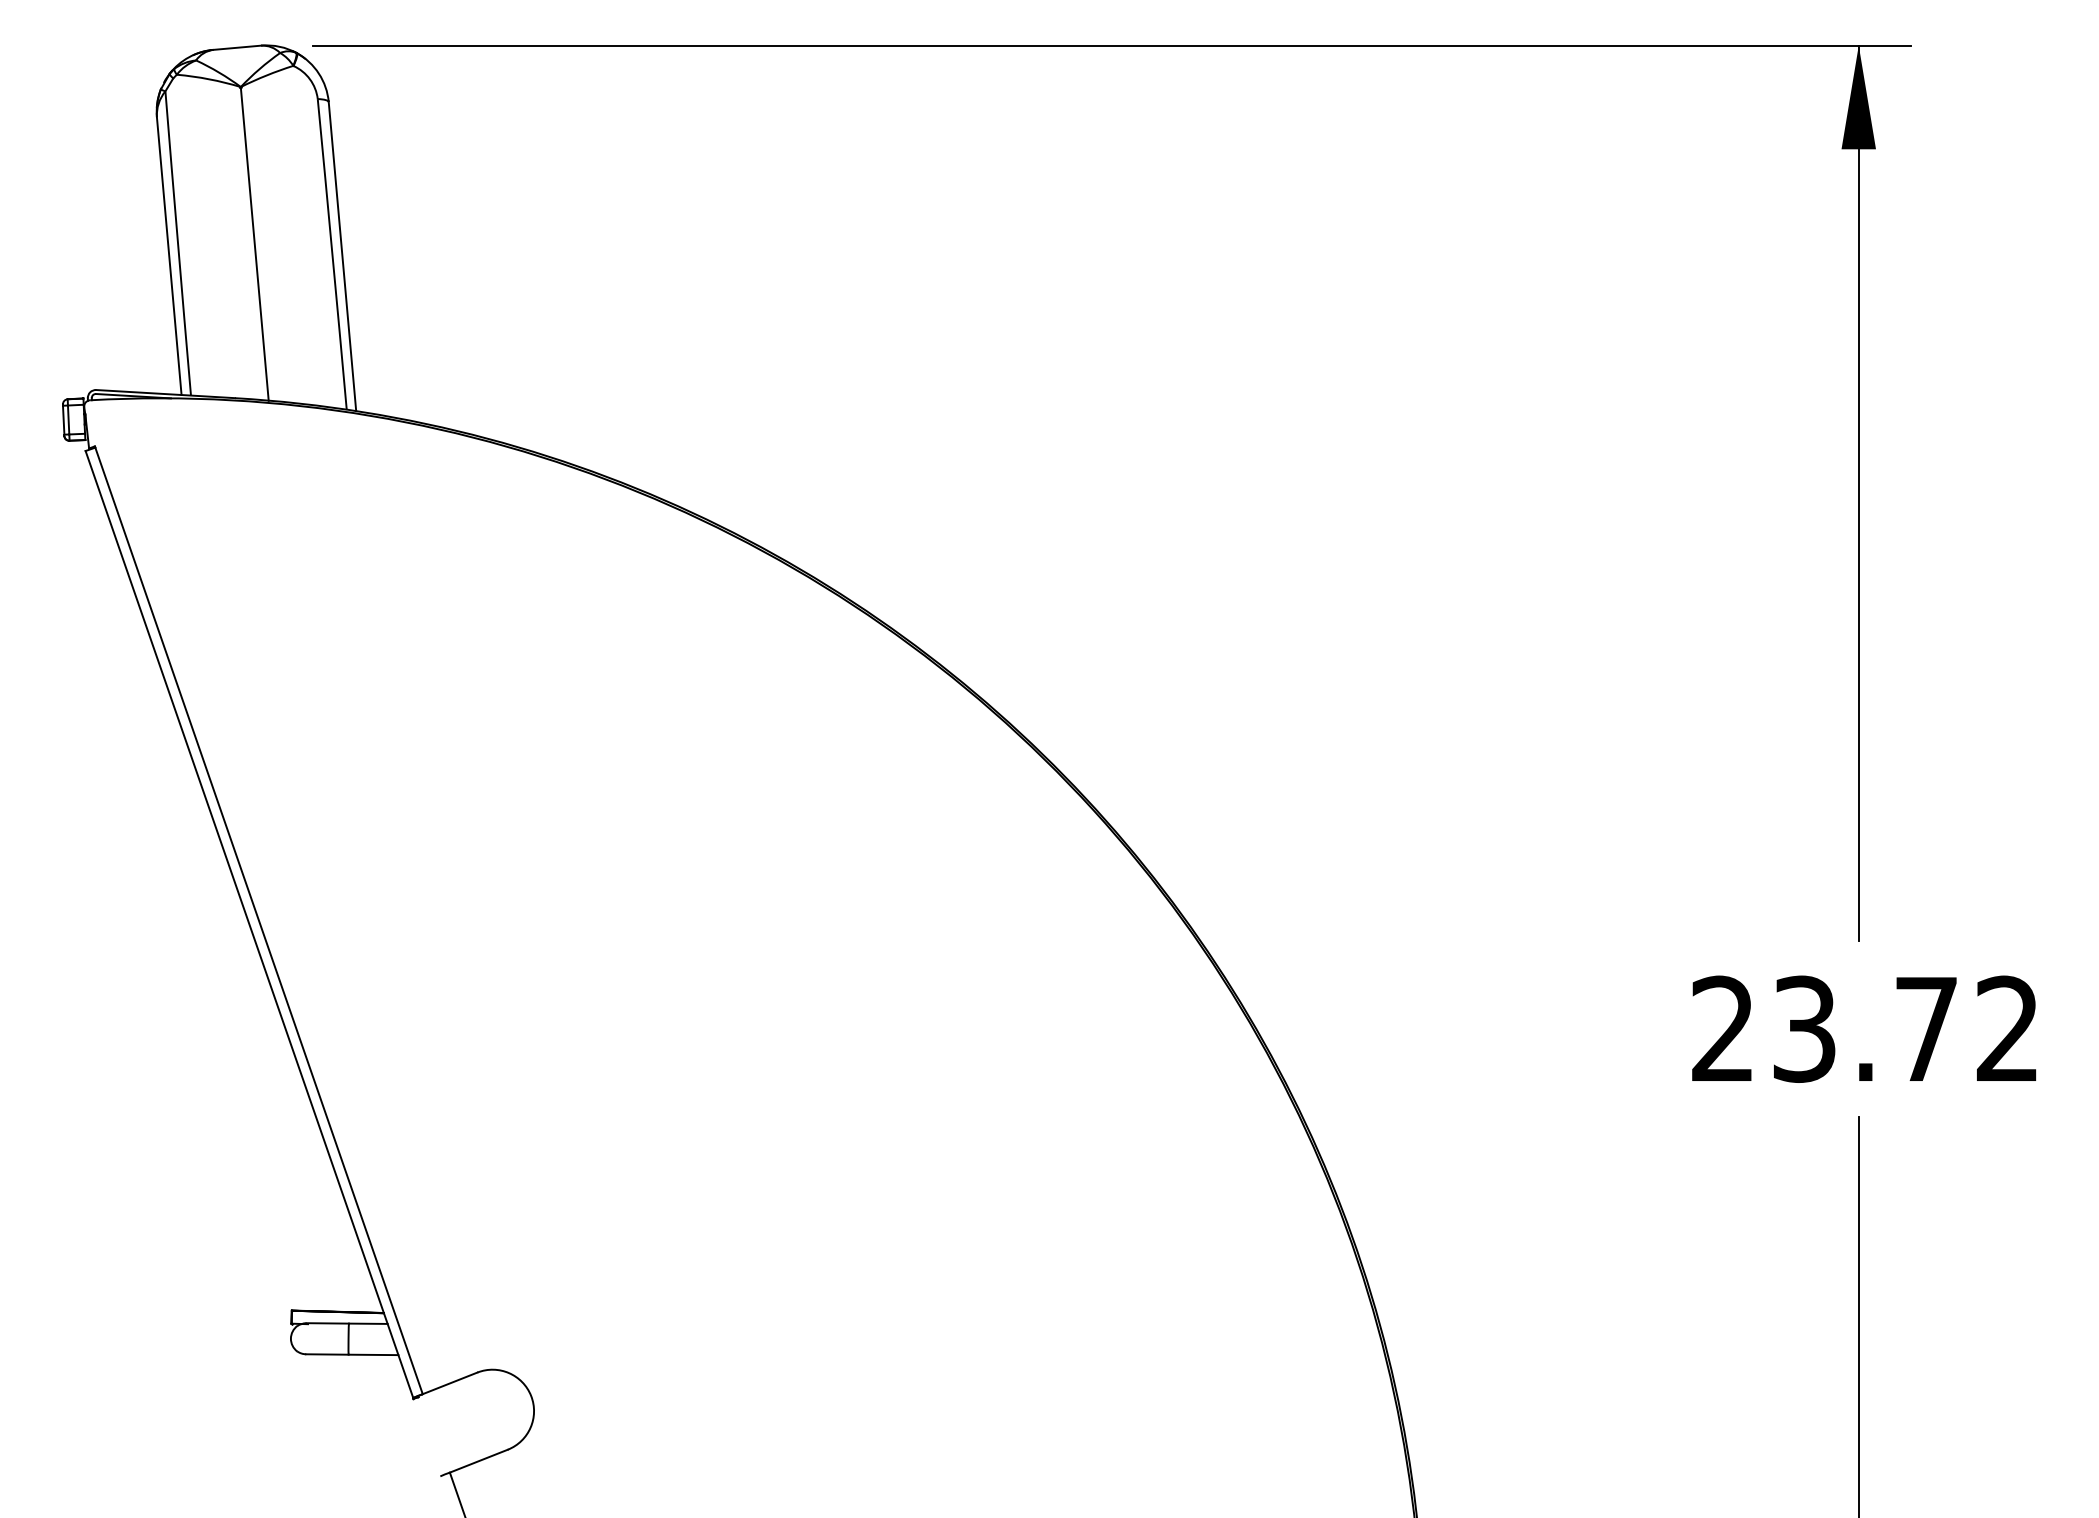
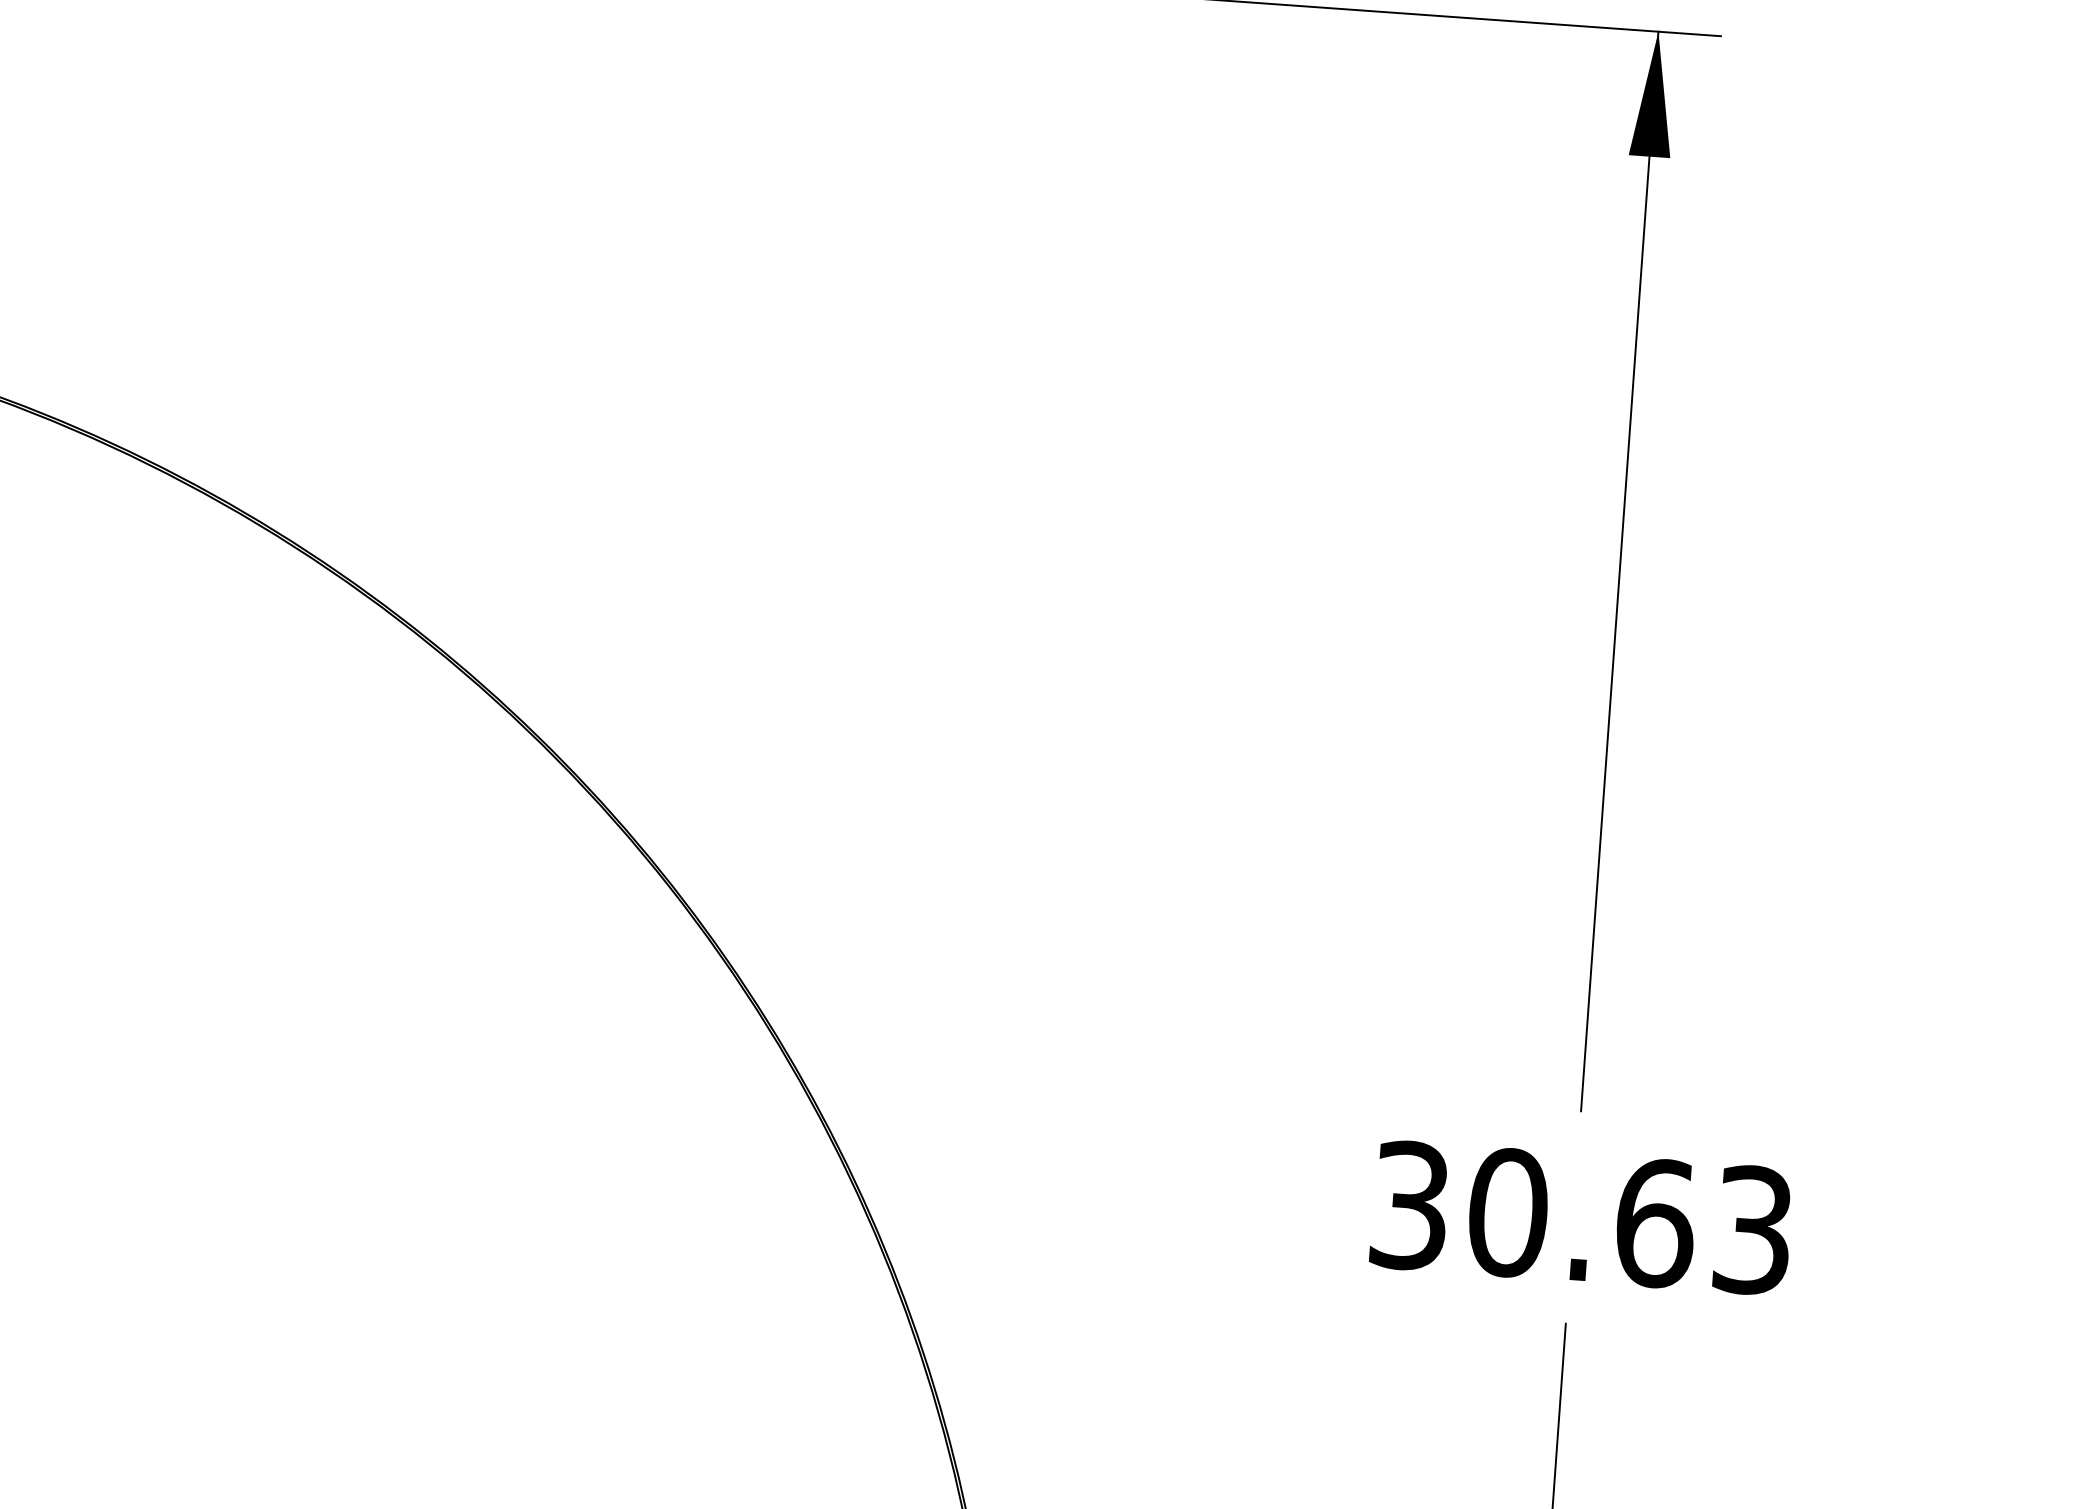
text: (1865, 1028) -> (1581, 1217), 23.72 -> 30.63

